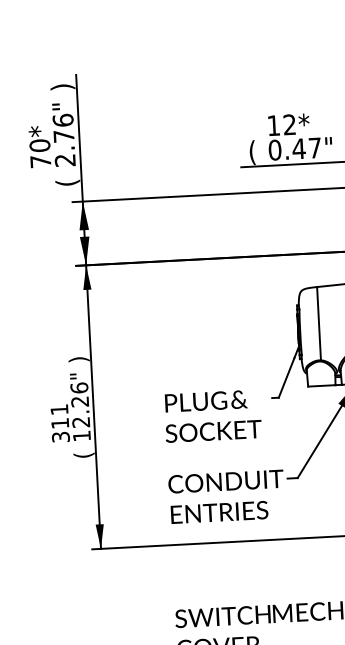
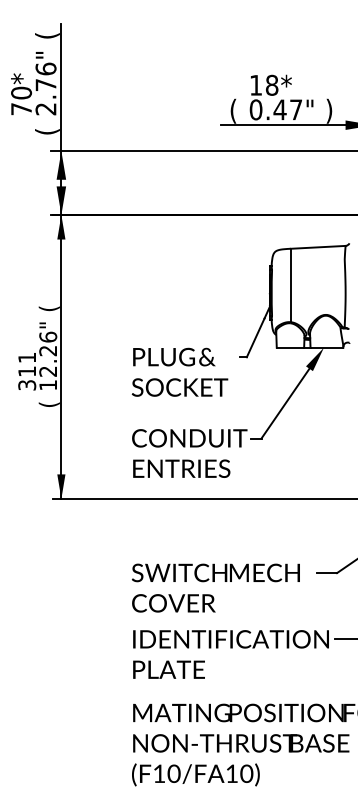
text: (62, 86) -> (47, 35), ) -> (
text: (290, 123) -> (272, 84), 12* -> 18*
text: (78, 359) -> (48, 308), ) -> (

